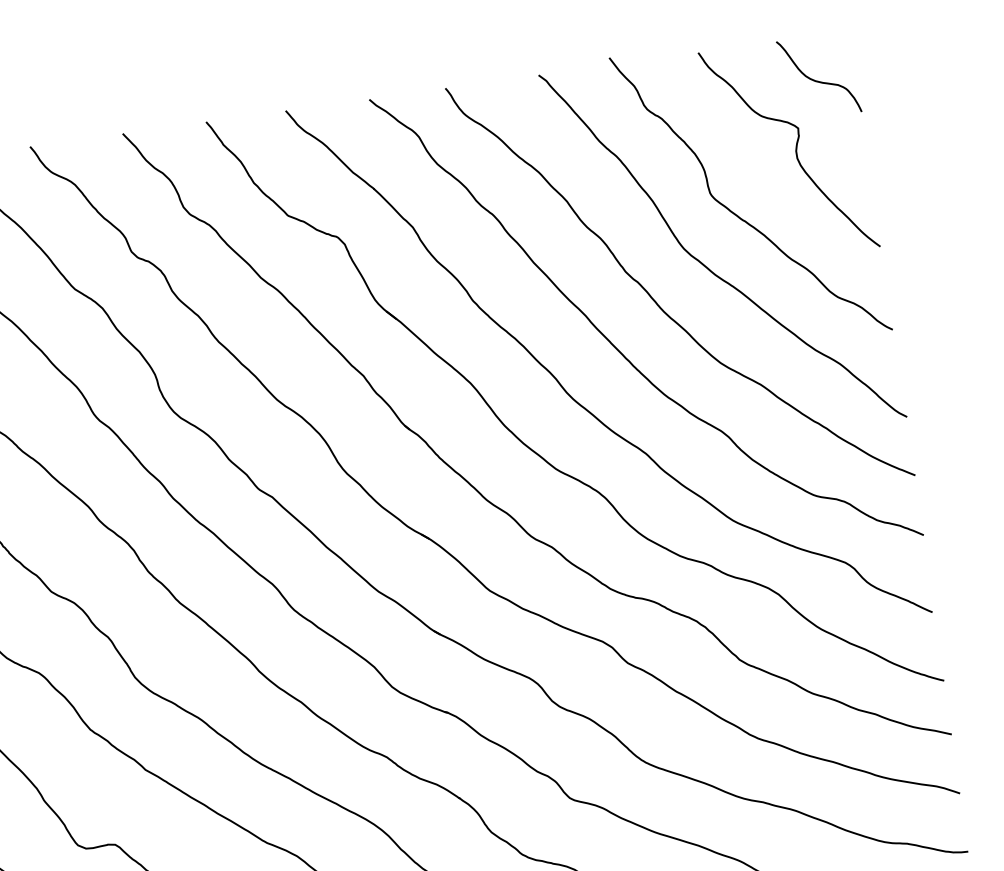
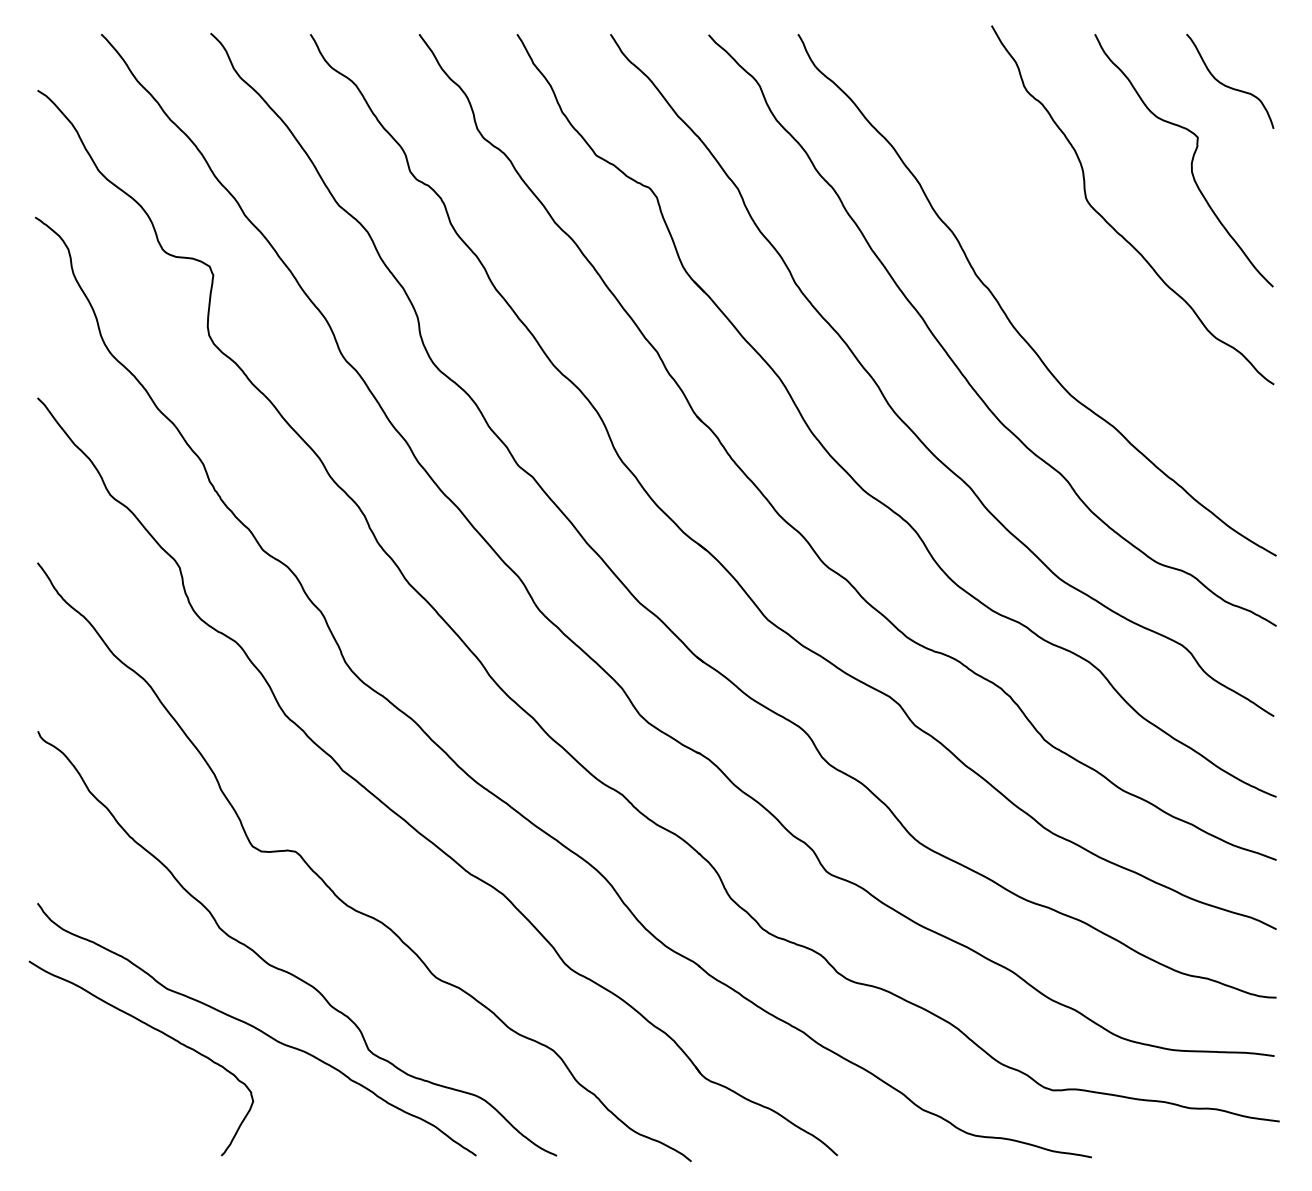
curve: (706, 265) -> (1069, 280), removed

